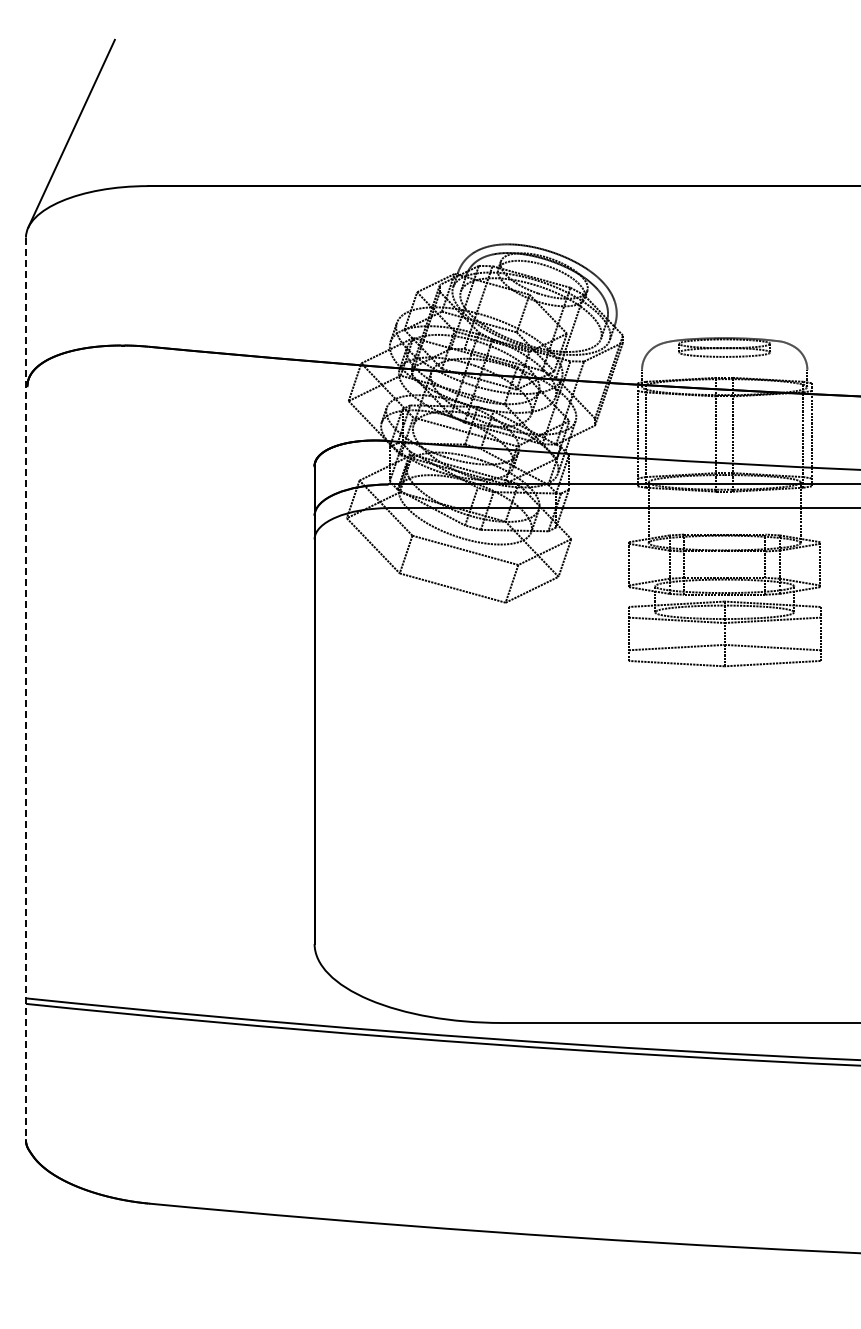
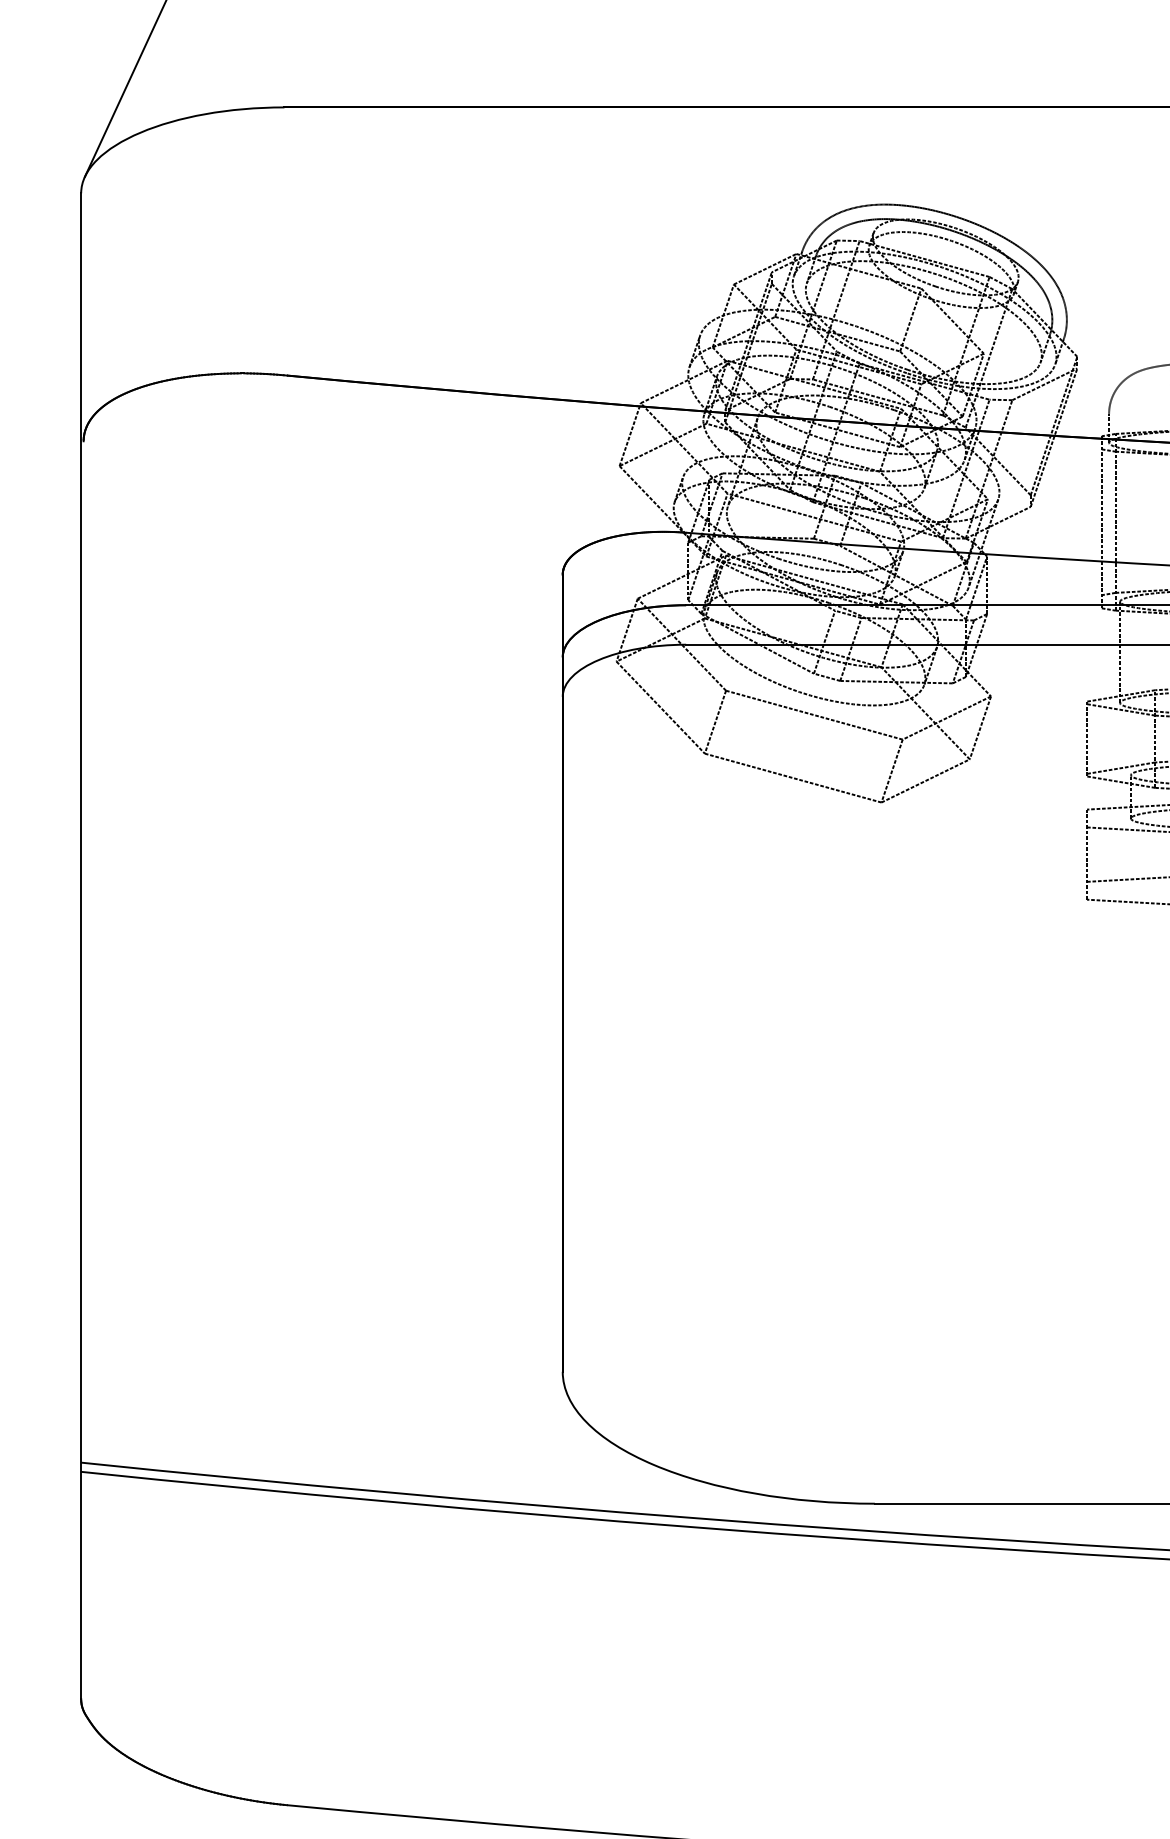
line: (25, 689) -> (80, 947), dashed -> solid

